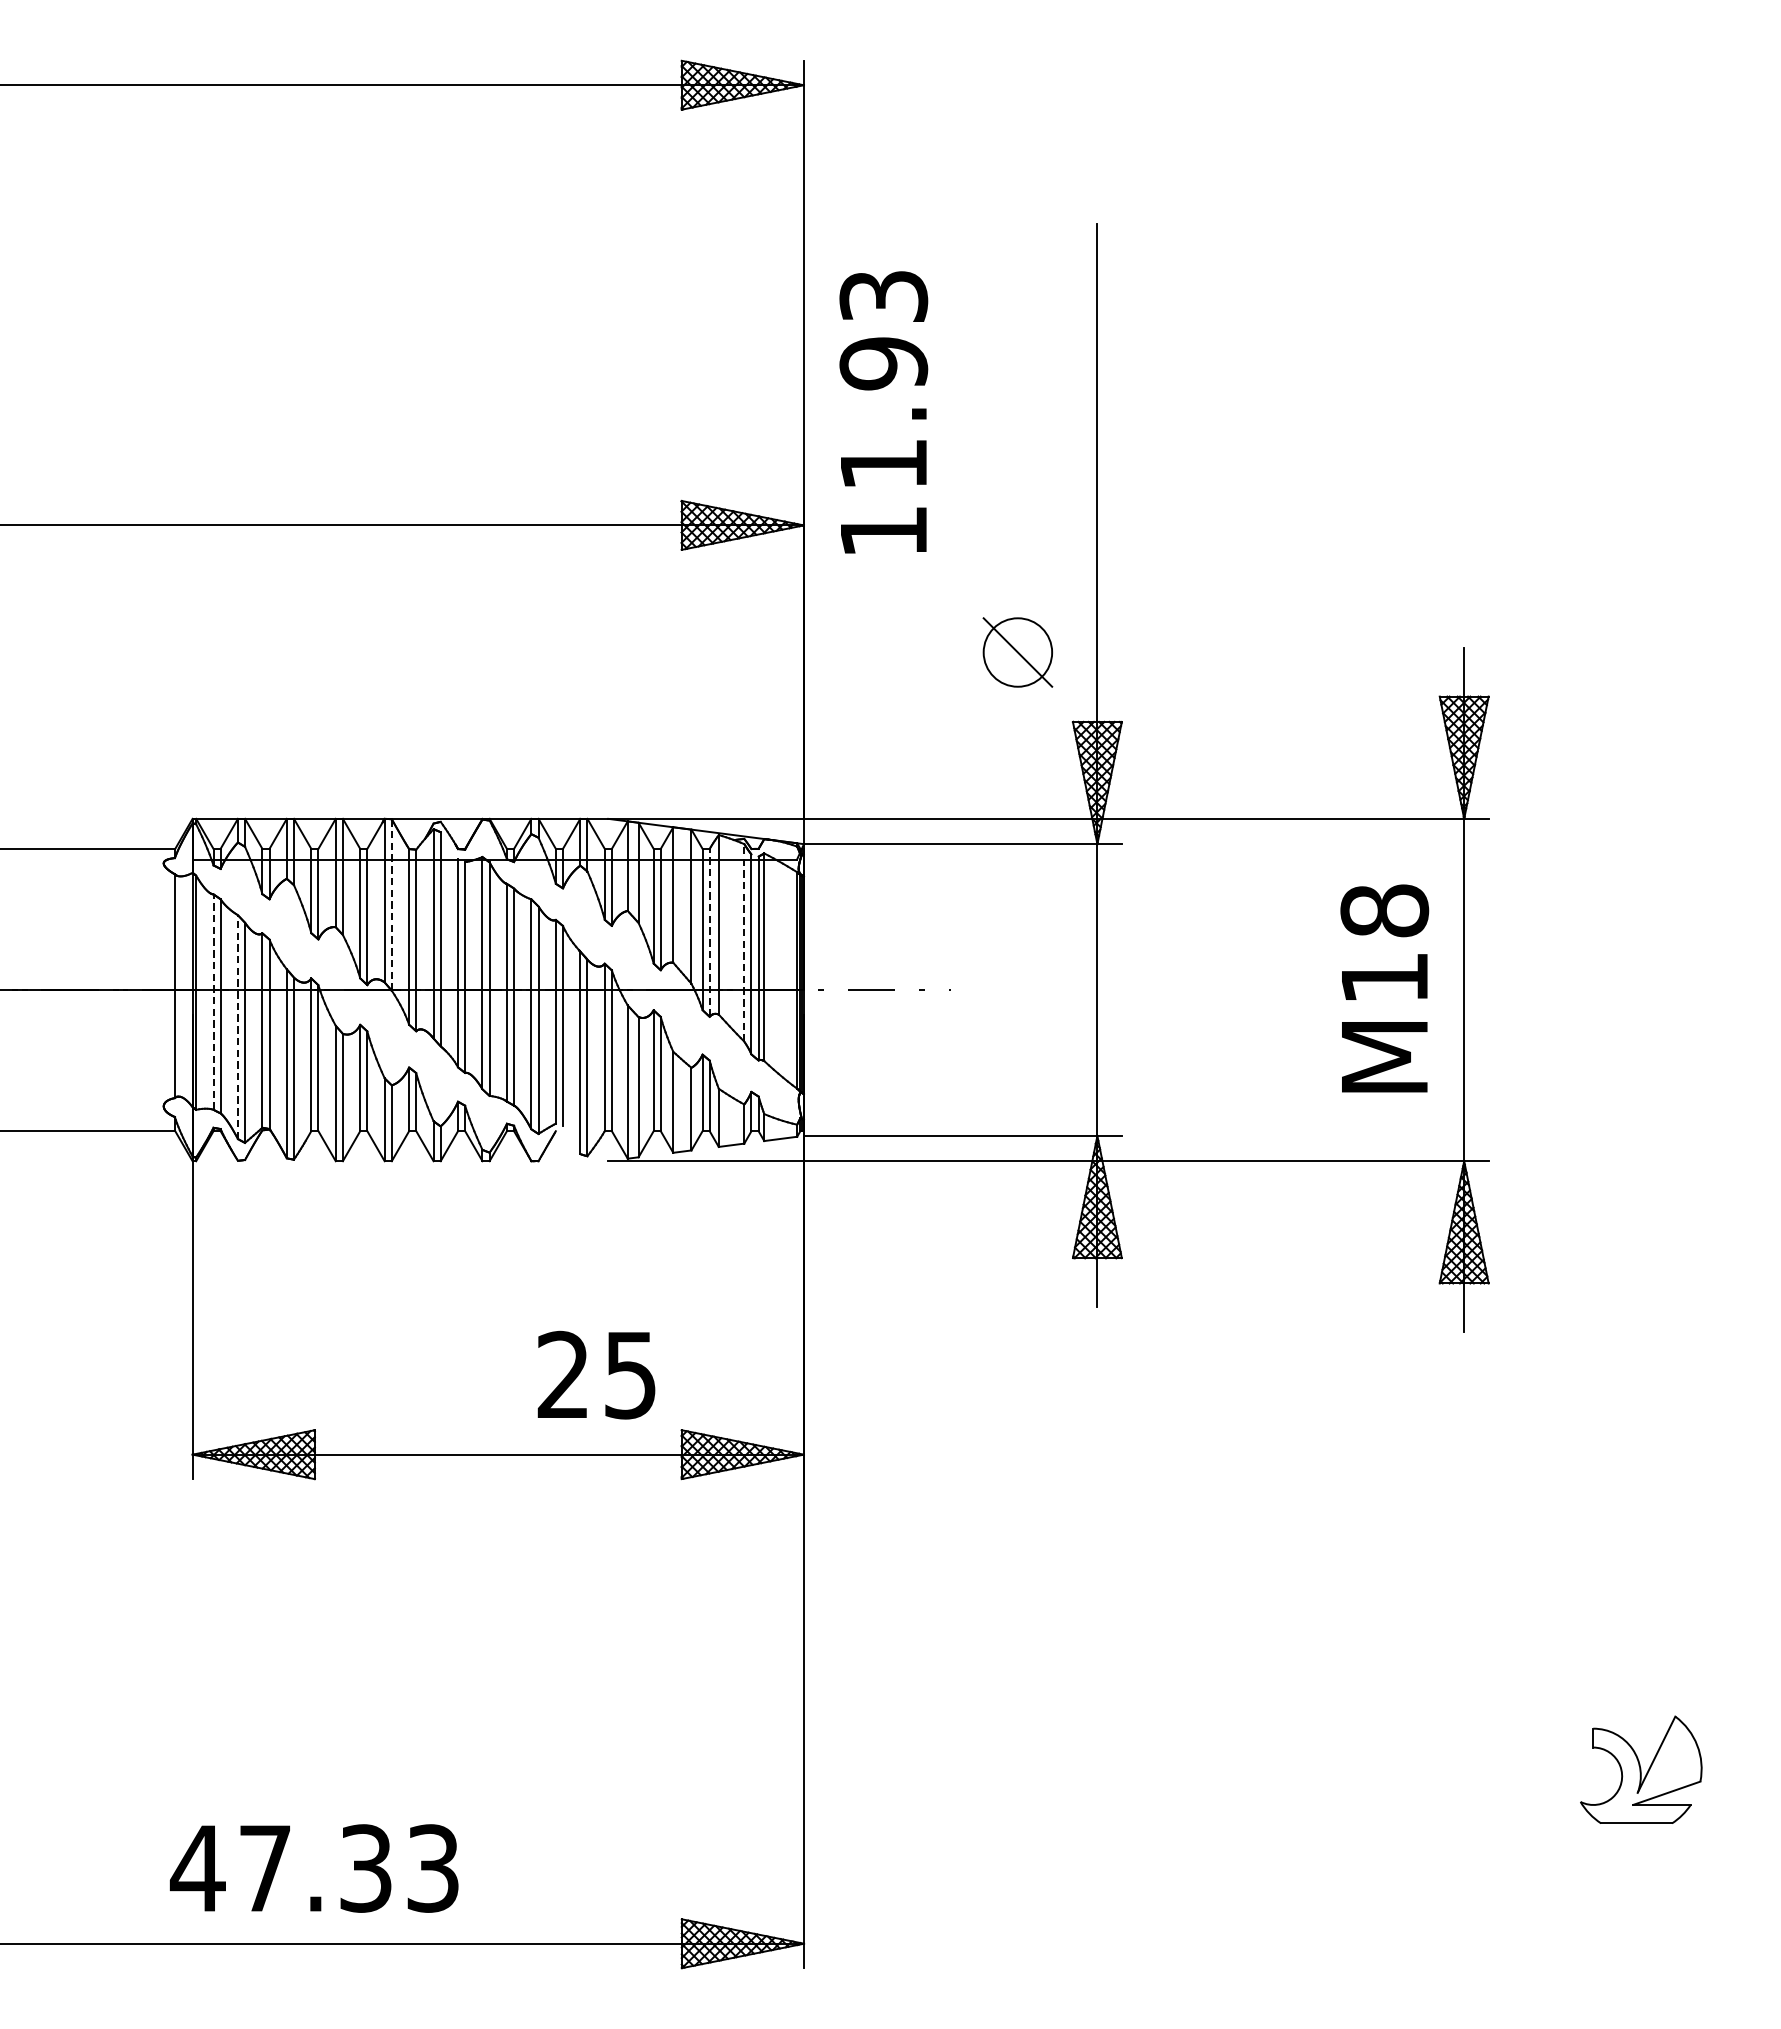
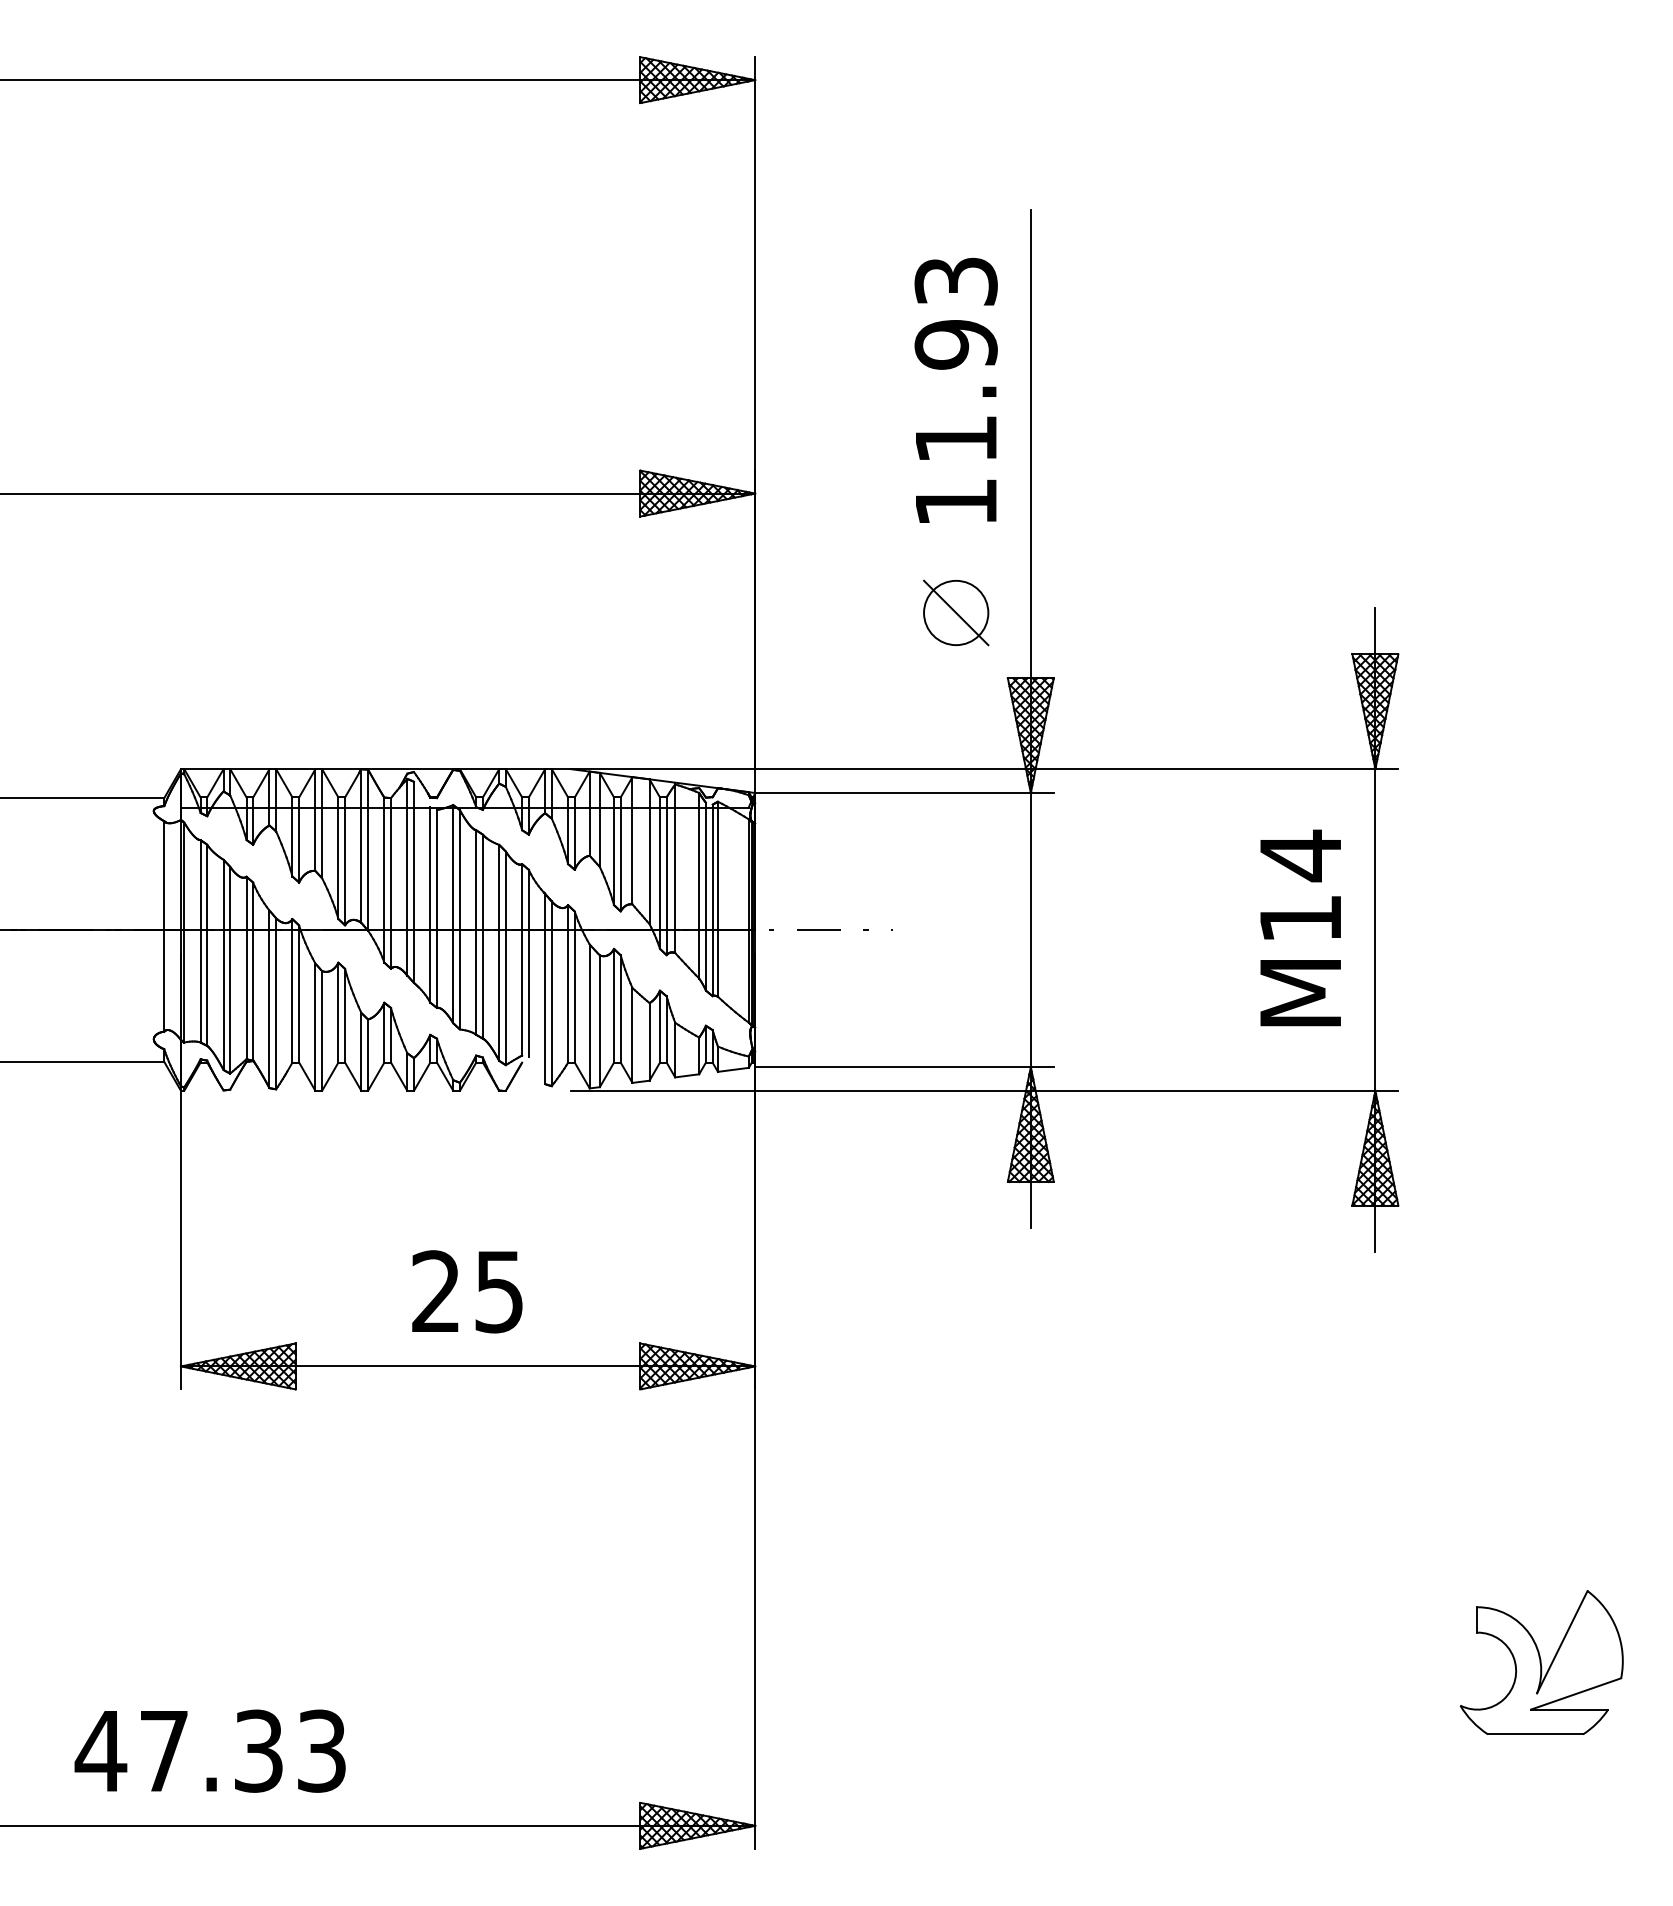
text: (883, 411) -> (955, 389), moved
line: (392, 905) -> (368, 850), dashed -> solid
text: (1384, 910) -> (1300, 855), M18 -> M14
line: (709, 933) -> (666, 876), dashed -> solid
line: (744, 942) -> (699, 885), dashed -> solid
line: (213, 1001) -> (200, 940), dashed -> solid
line: (237, 1026) -> (223, 964), dashed -> solid
text: (596, 1374) -> (467, 1291), moved
part: (1641, 1769) -> (1541, 1662), size x1.43
text: (313, 1867) -> (209, 1750), moved

